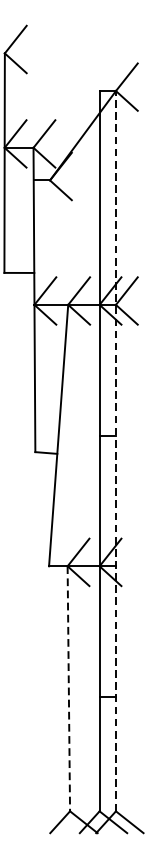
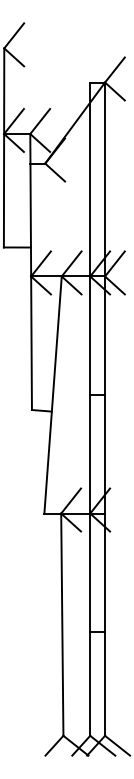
line: (116, 451) -> (105, 409), dashed -> solid
line: (69, 689) -> (62, 625), dashed -> solid

